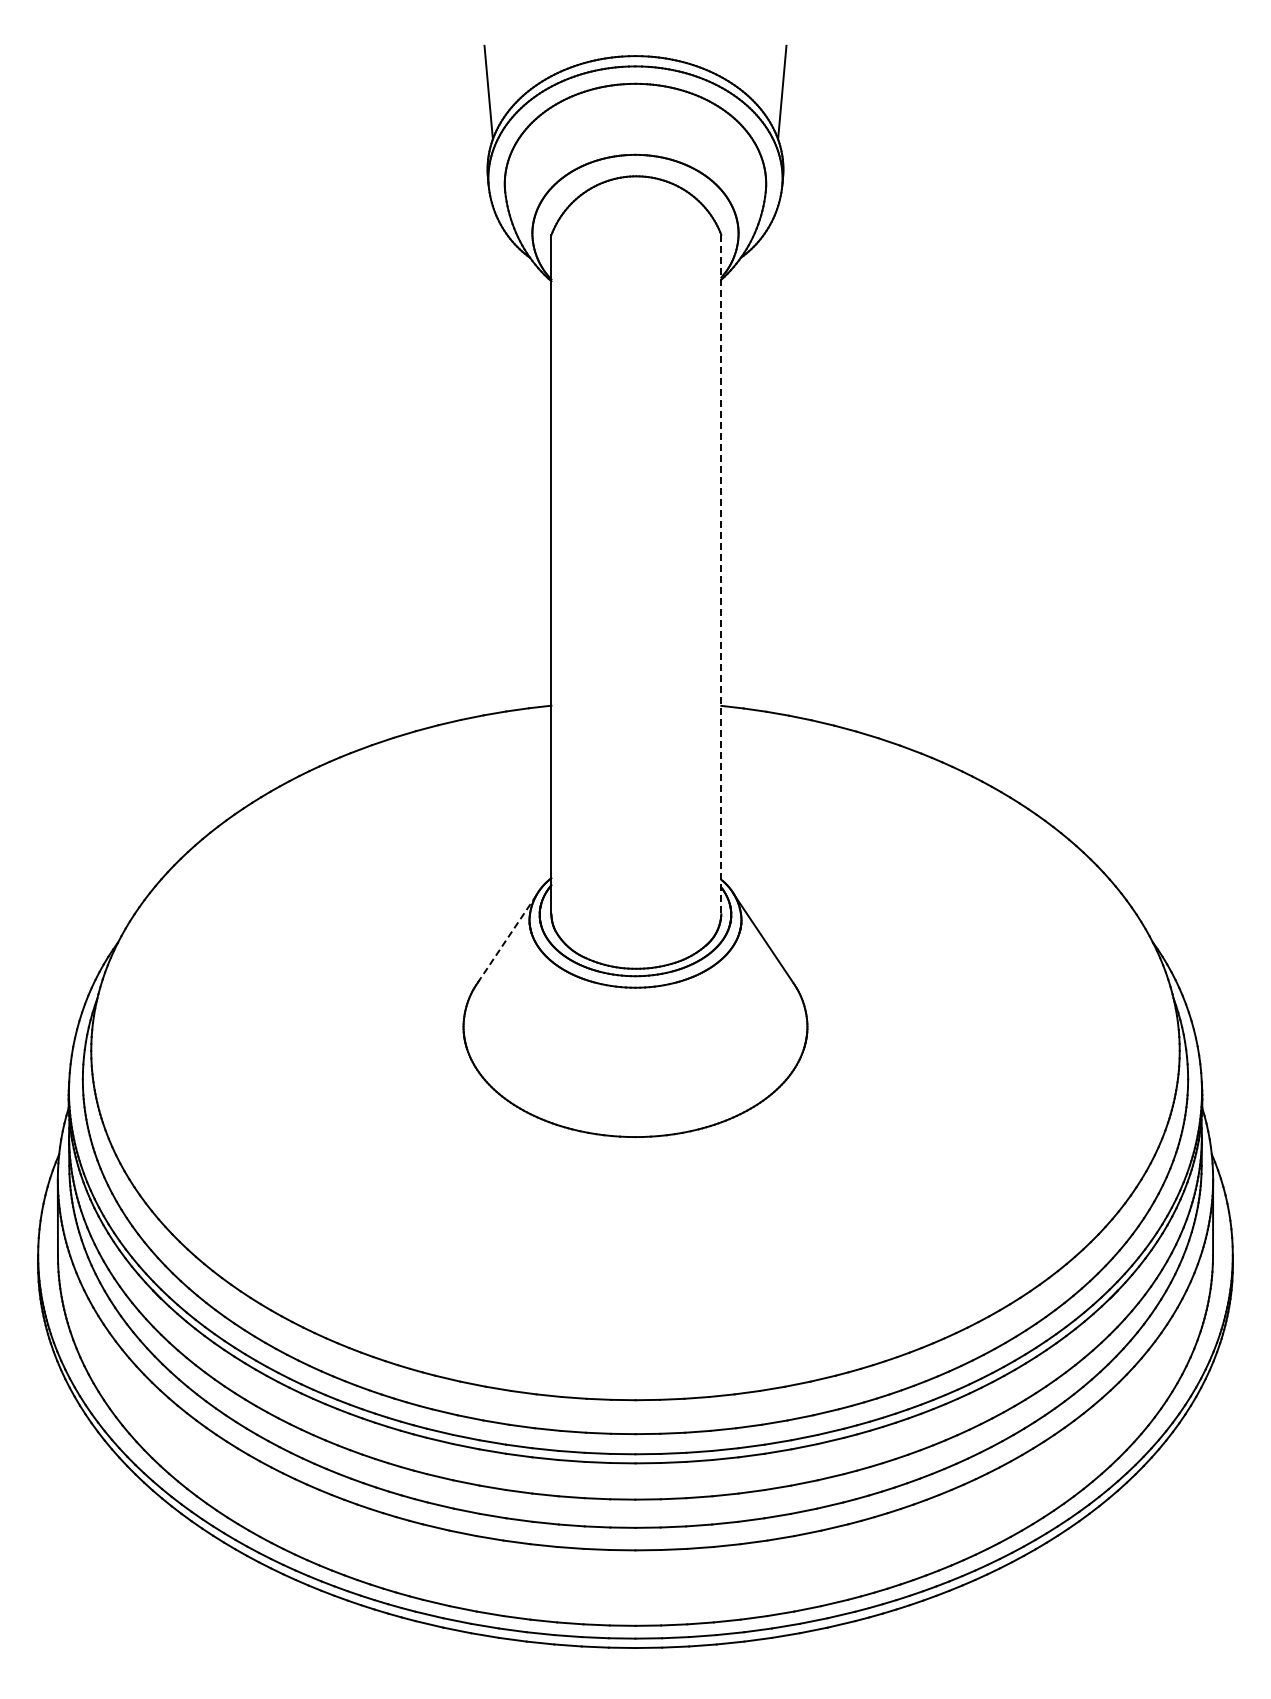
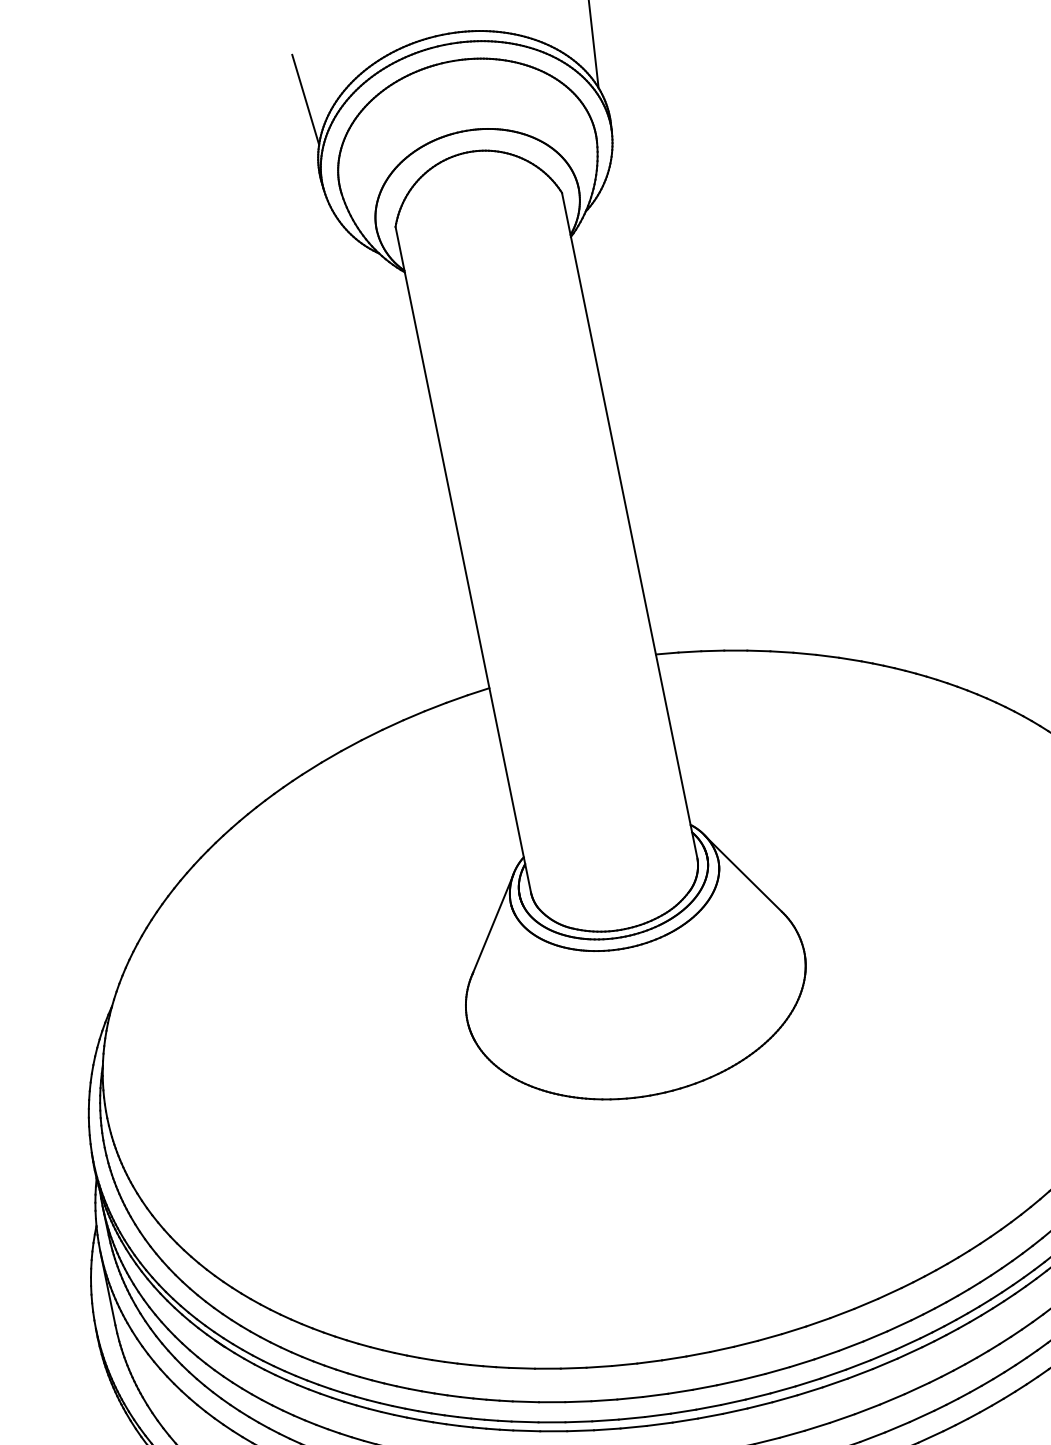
line: (721, 574) -> (629, 525), dashed -> solid
line: (508, 937) -> (493, 923), dashed -> solid

